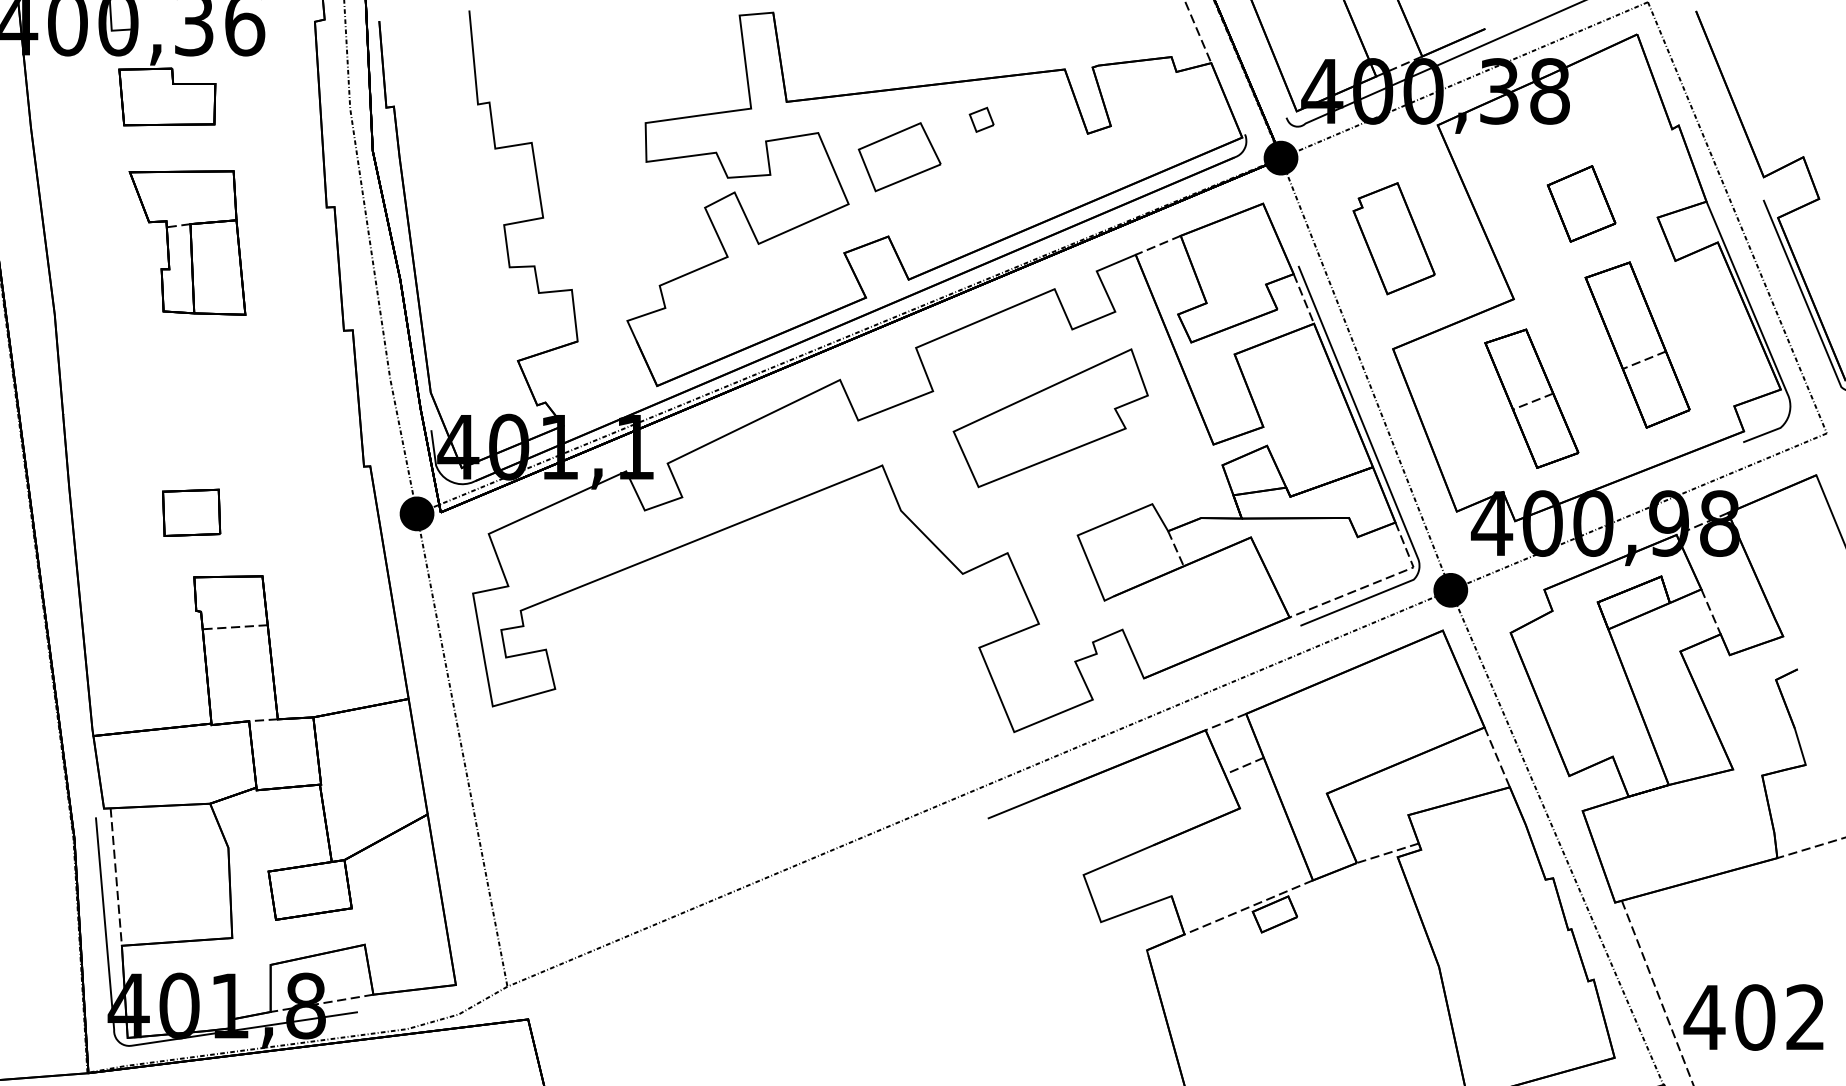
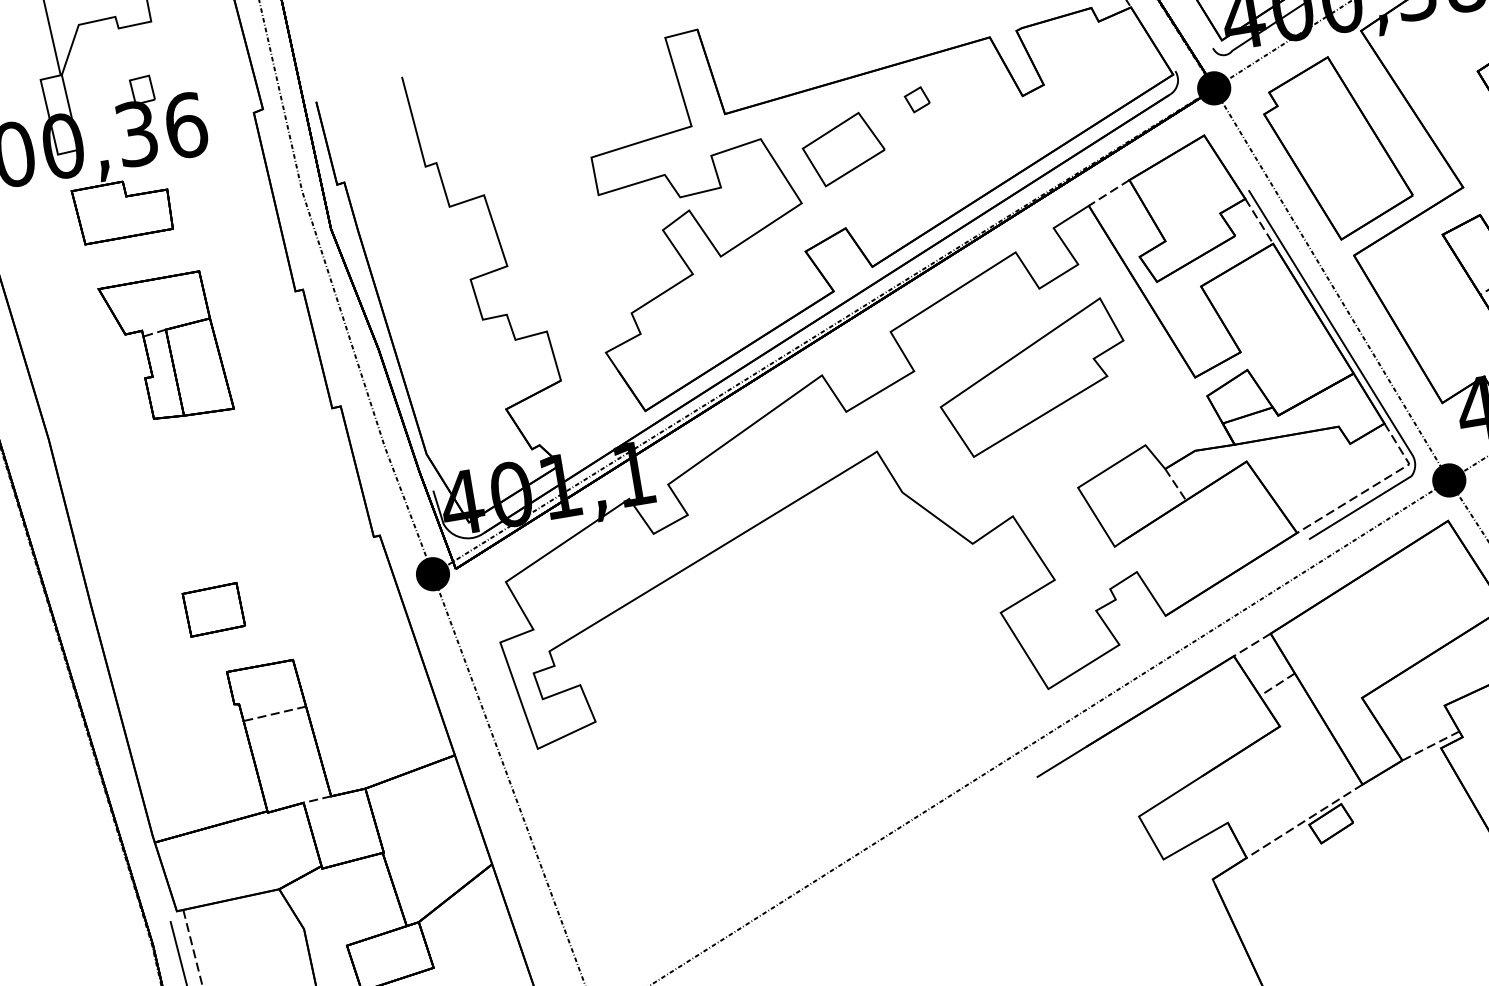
part: (1393, 238) -> (1336, 148), size x1.67

